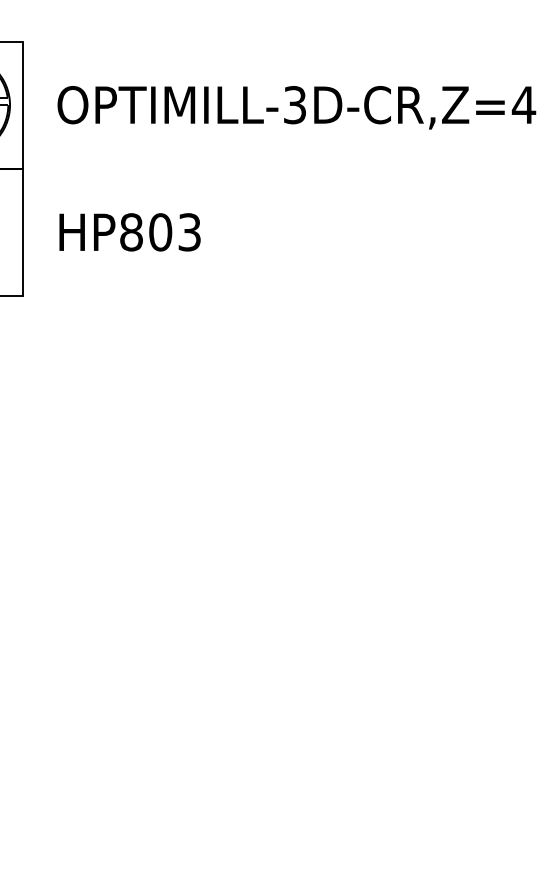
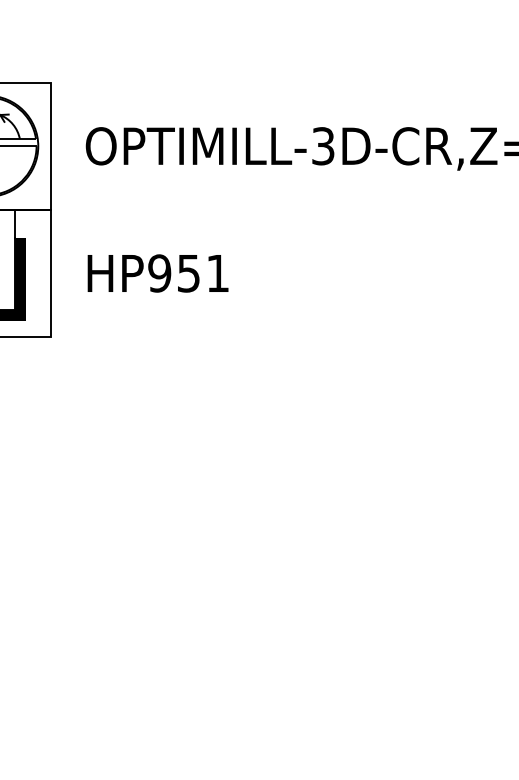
text: (160, 232) -> (188, 273), HP803 -> HP951

